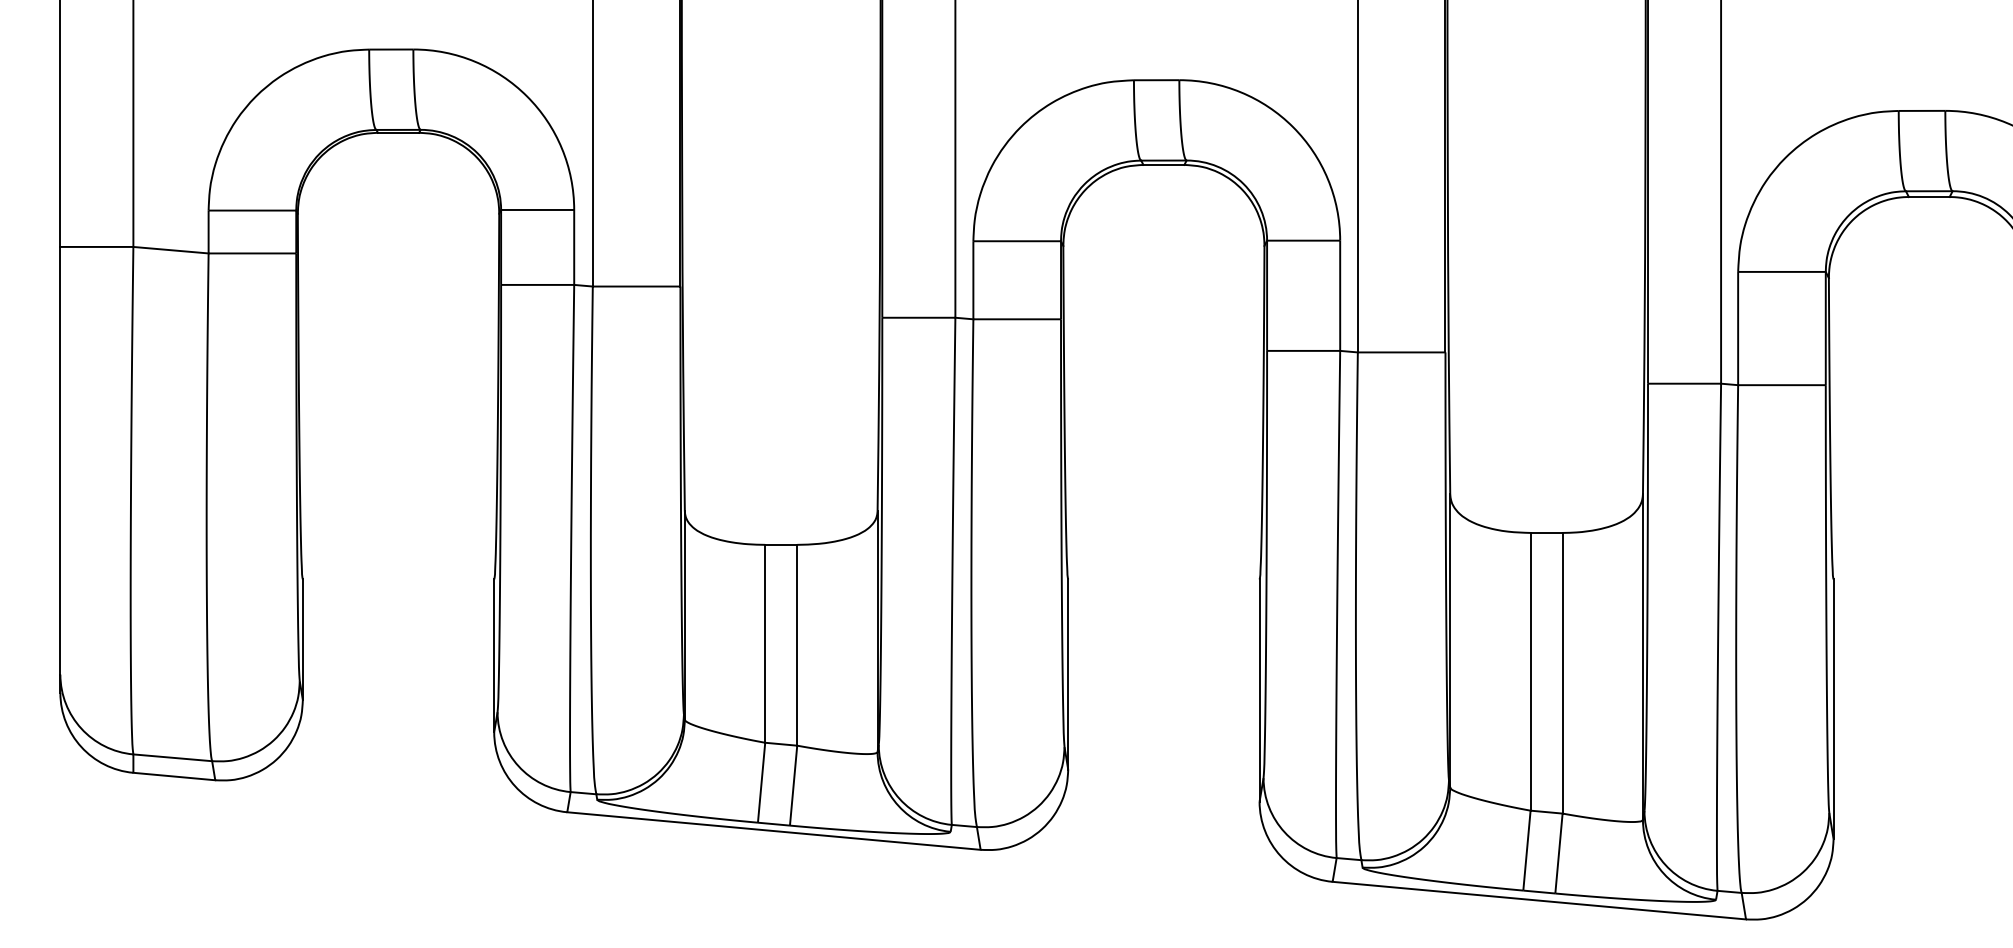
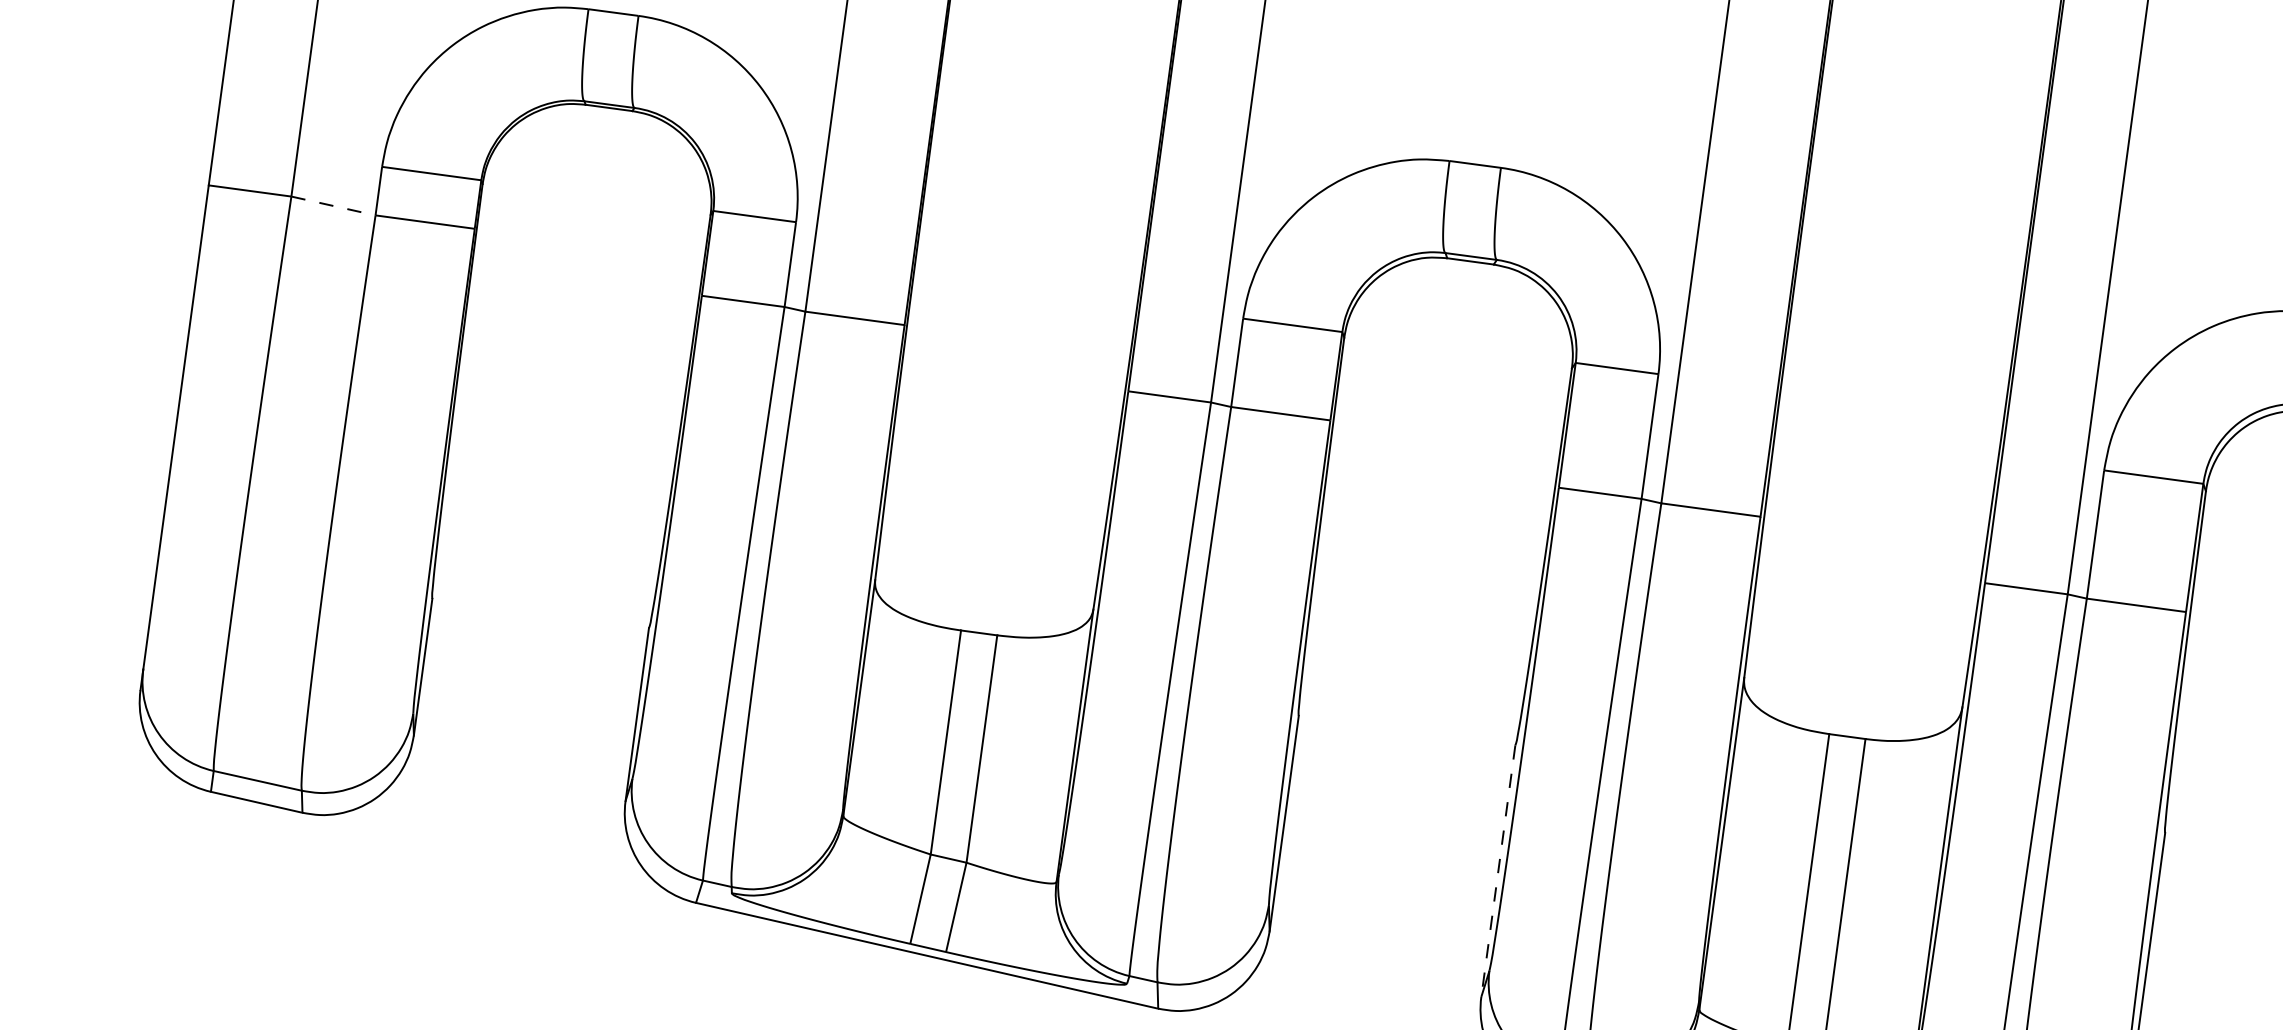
line: (171, 250) -> (334, 206), solid -> dashed
line: (1259, 691) -> (1498, 872), solid -> dashed

